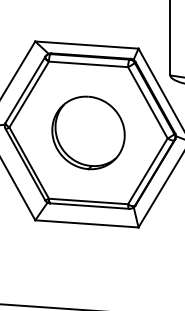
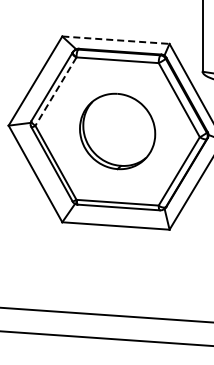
line: (86, 45) -> (115, 40), solid -> dashed
line: (28, 94) -> (55, 91), solid -> dashed

